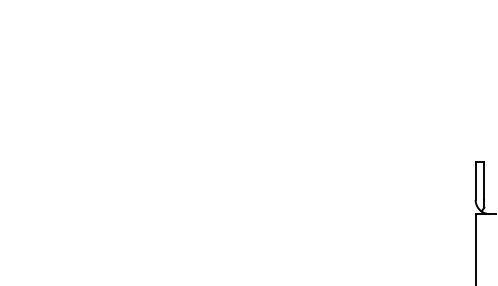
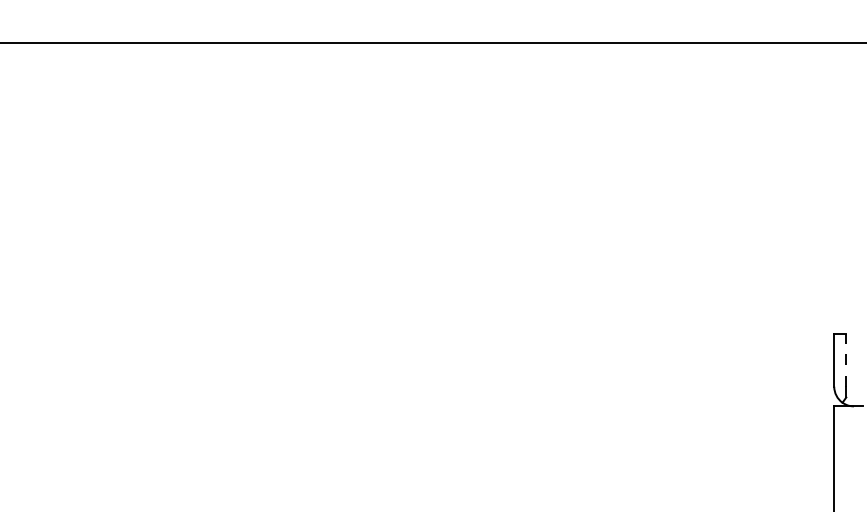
line: (484, 180) -> (846, 359), solid -> dashed

